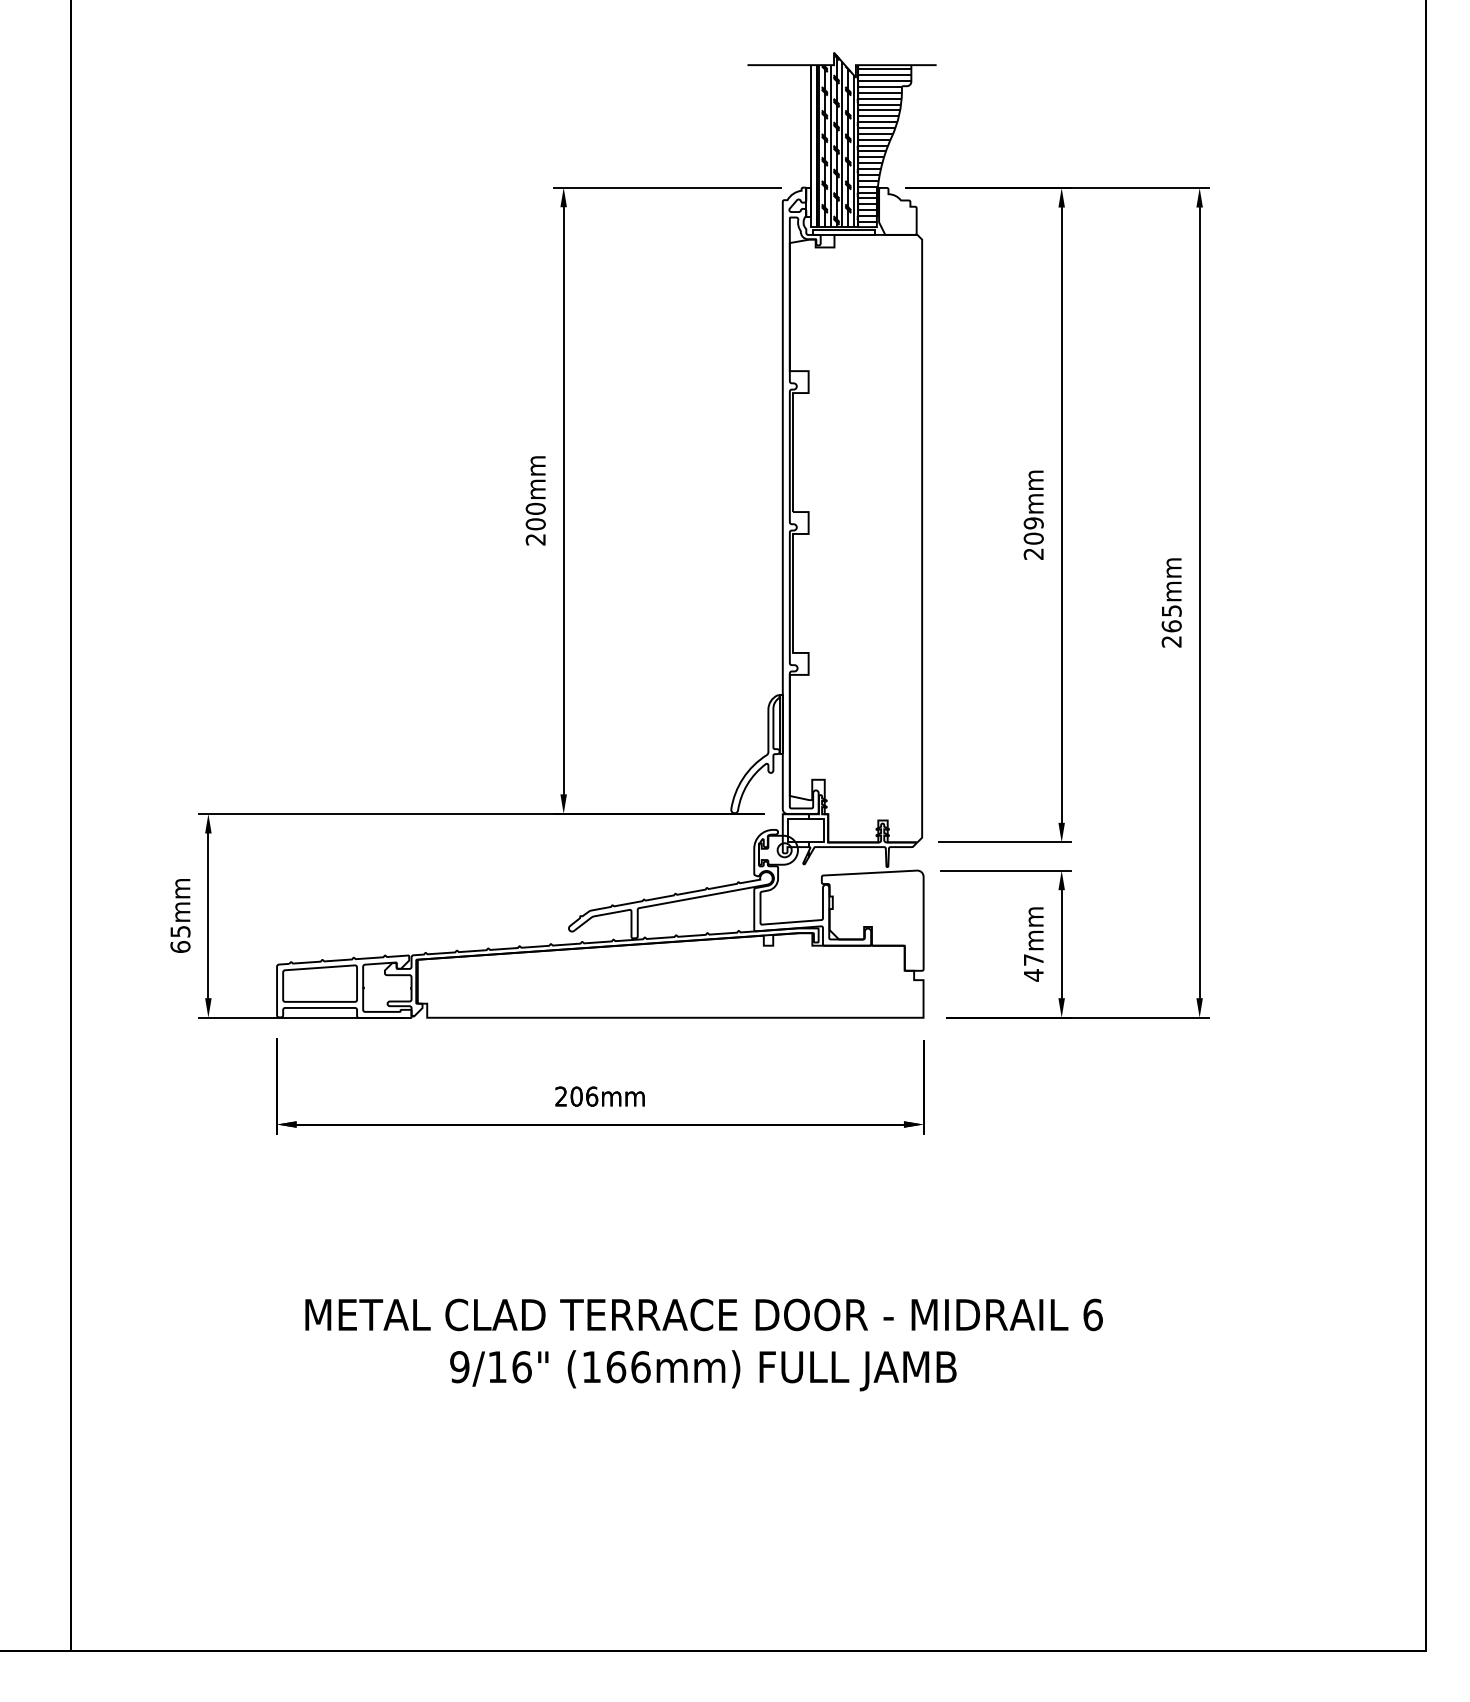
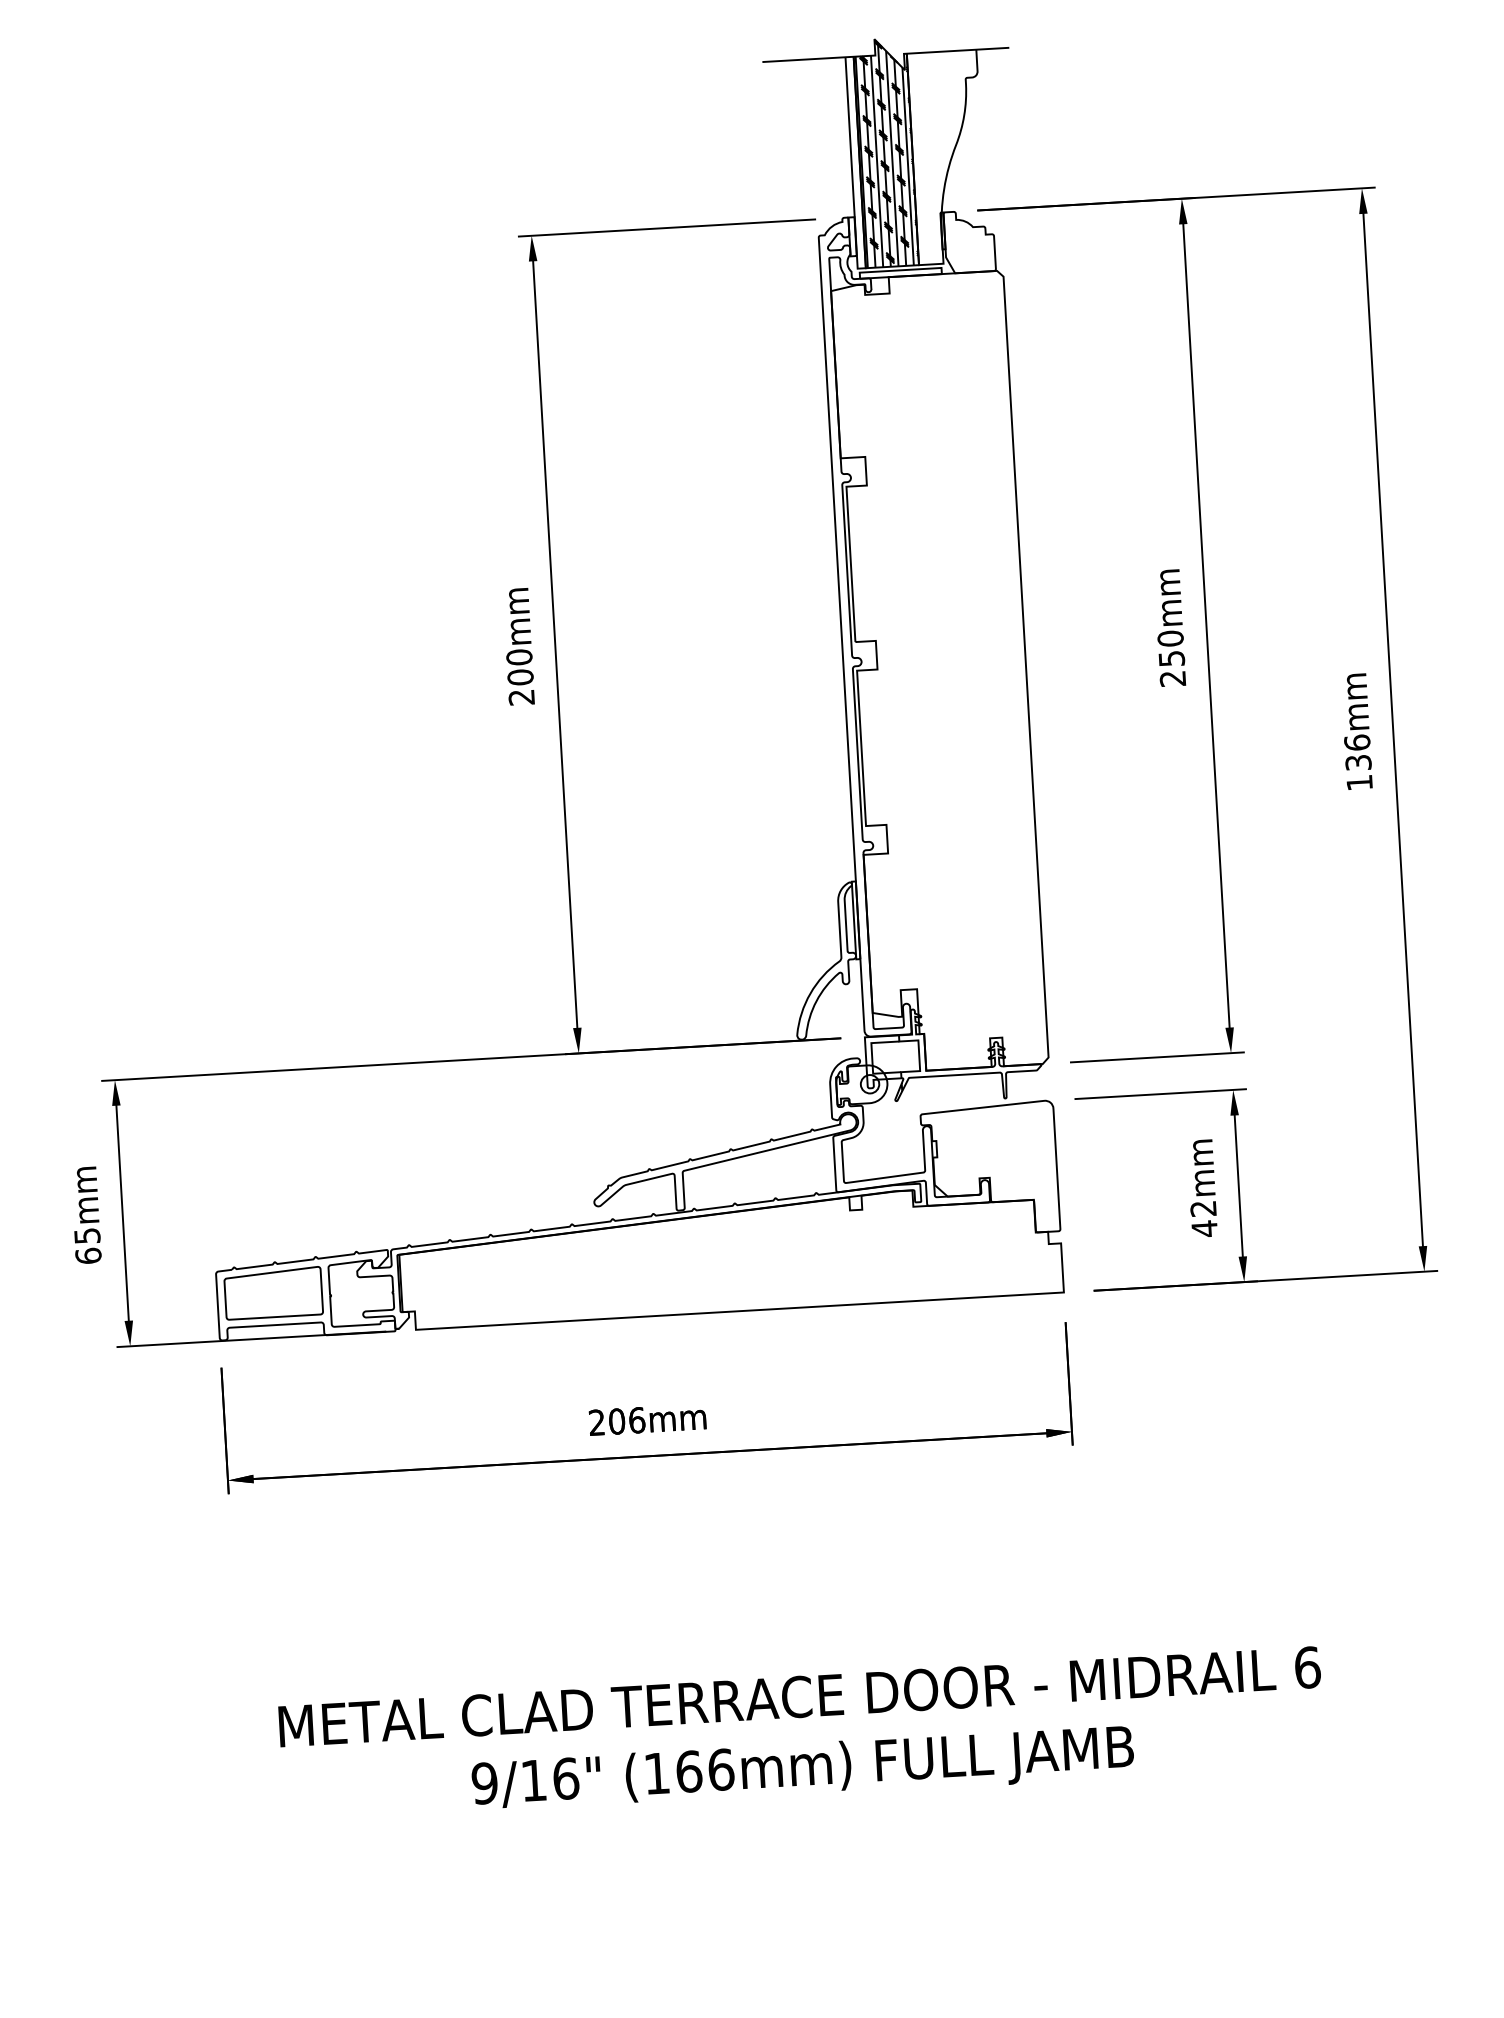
hatch: (884, 145) -> (947, 156), removed
text: (1033, 530) -> (1170, 648), 209mm -> 250mm
text: (1171, 625) -> (1358, 761), 265mm -> 136mm
text: (1033, 959) -> (1203, 1208), 47mm -> 42mm

